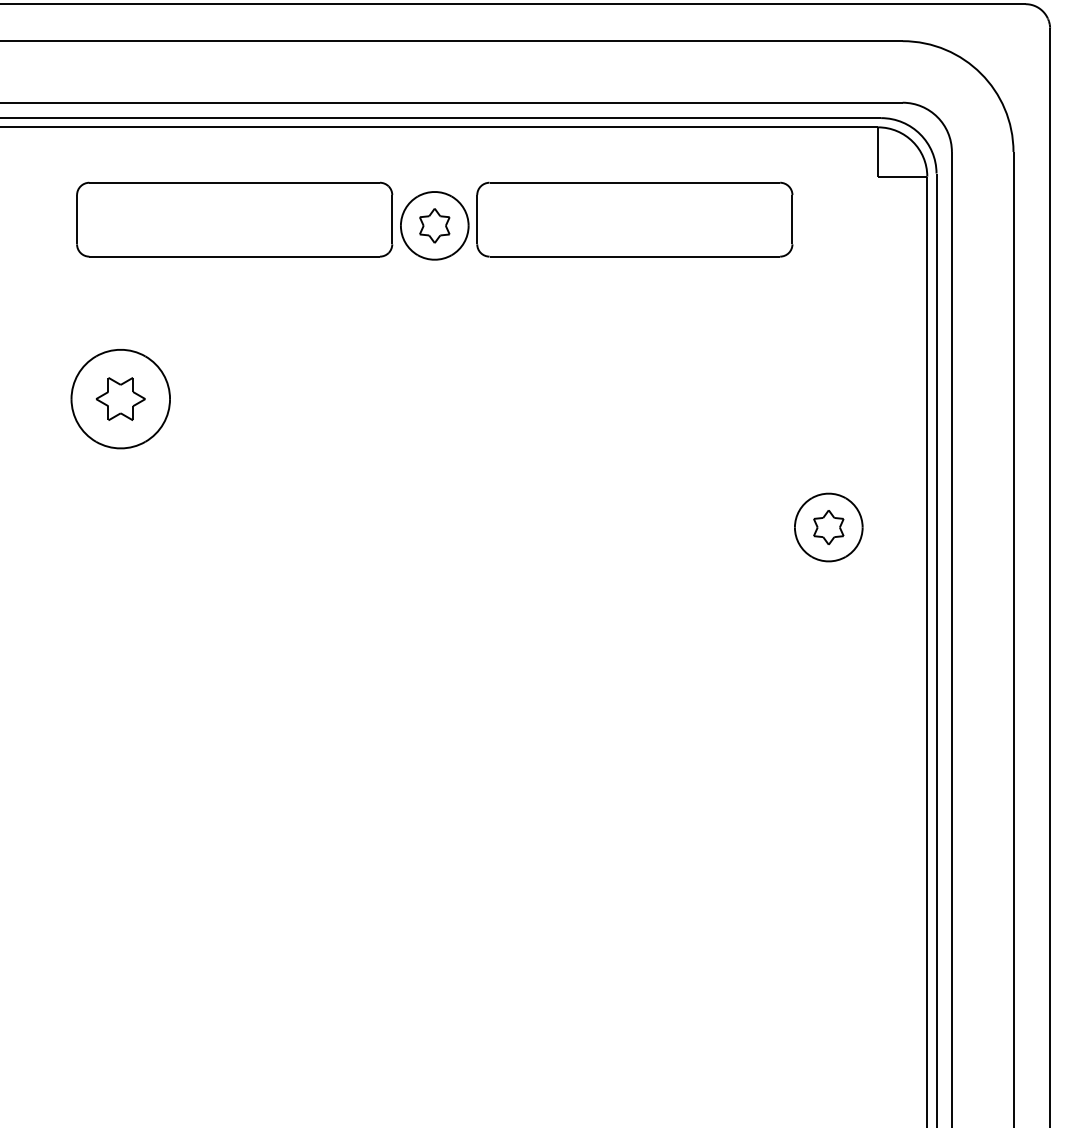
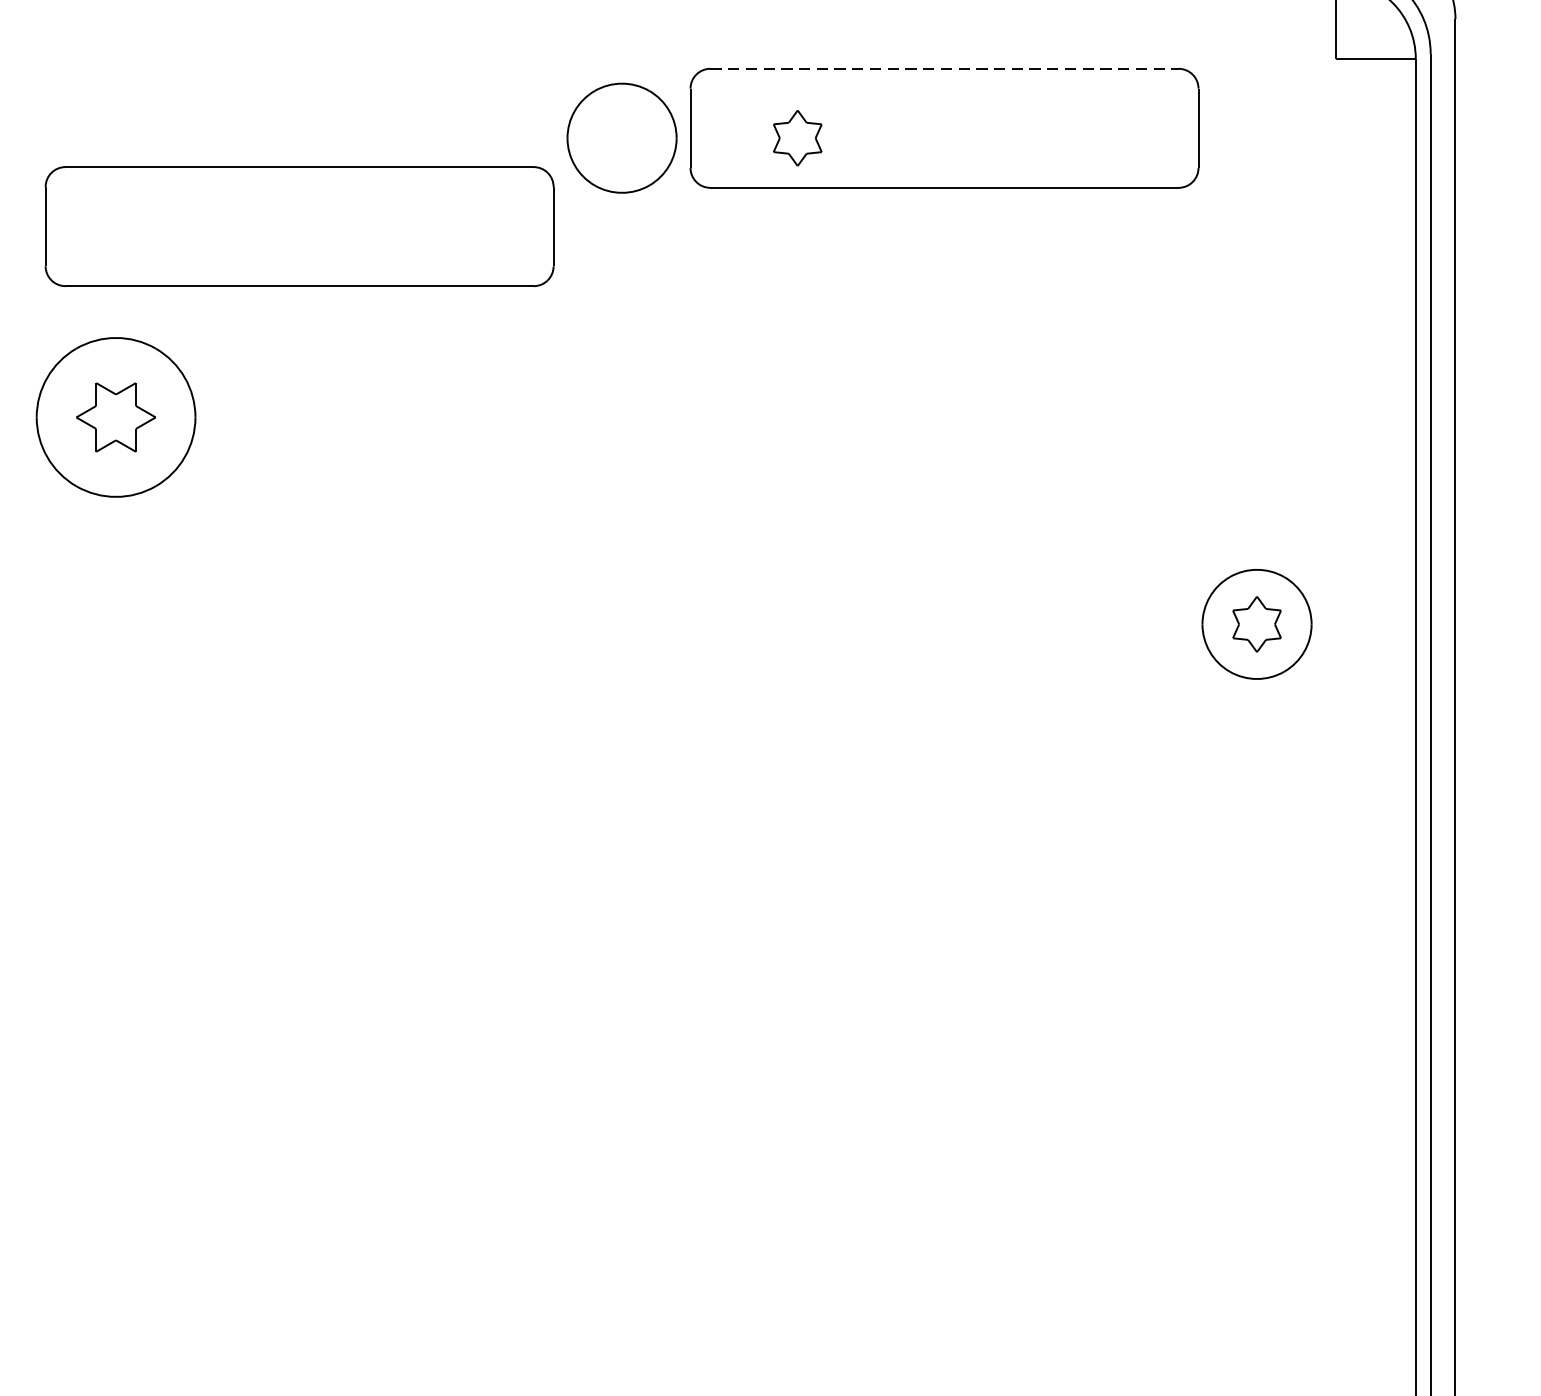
line: (635, 182) -> (945, 68), solid -> dashed
part: (234, 219) -> (299, 226), moved
part: (434, 225) -> (797, 137), moved

